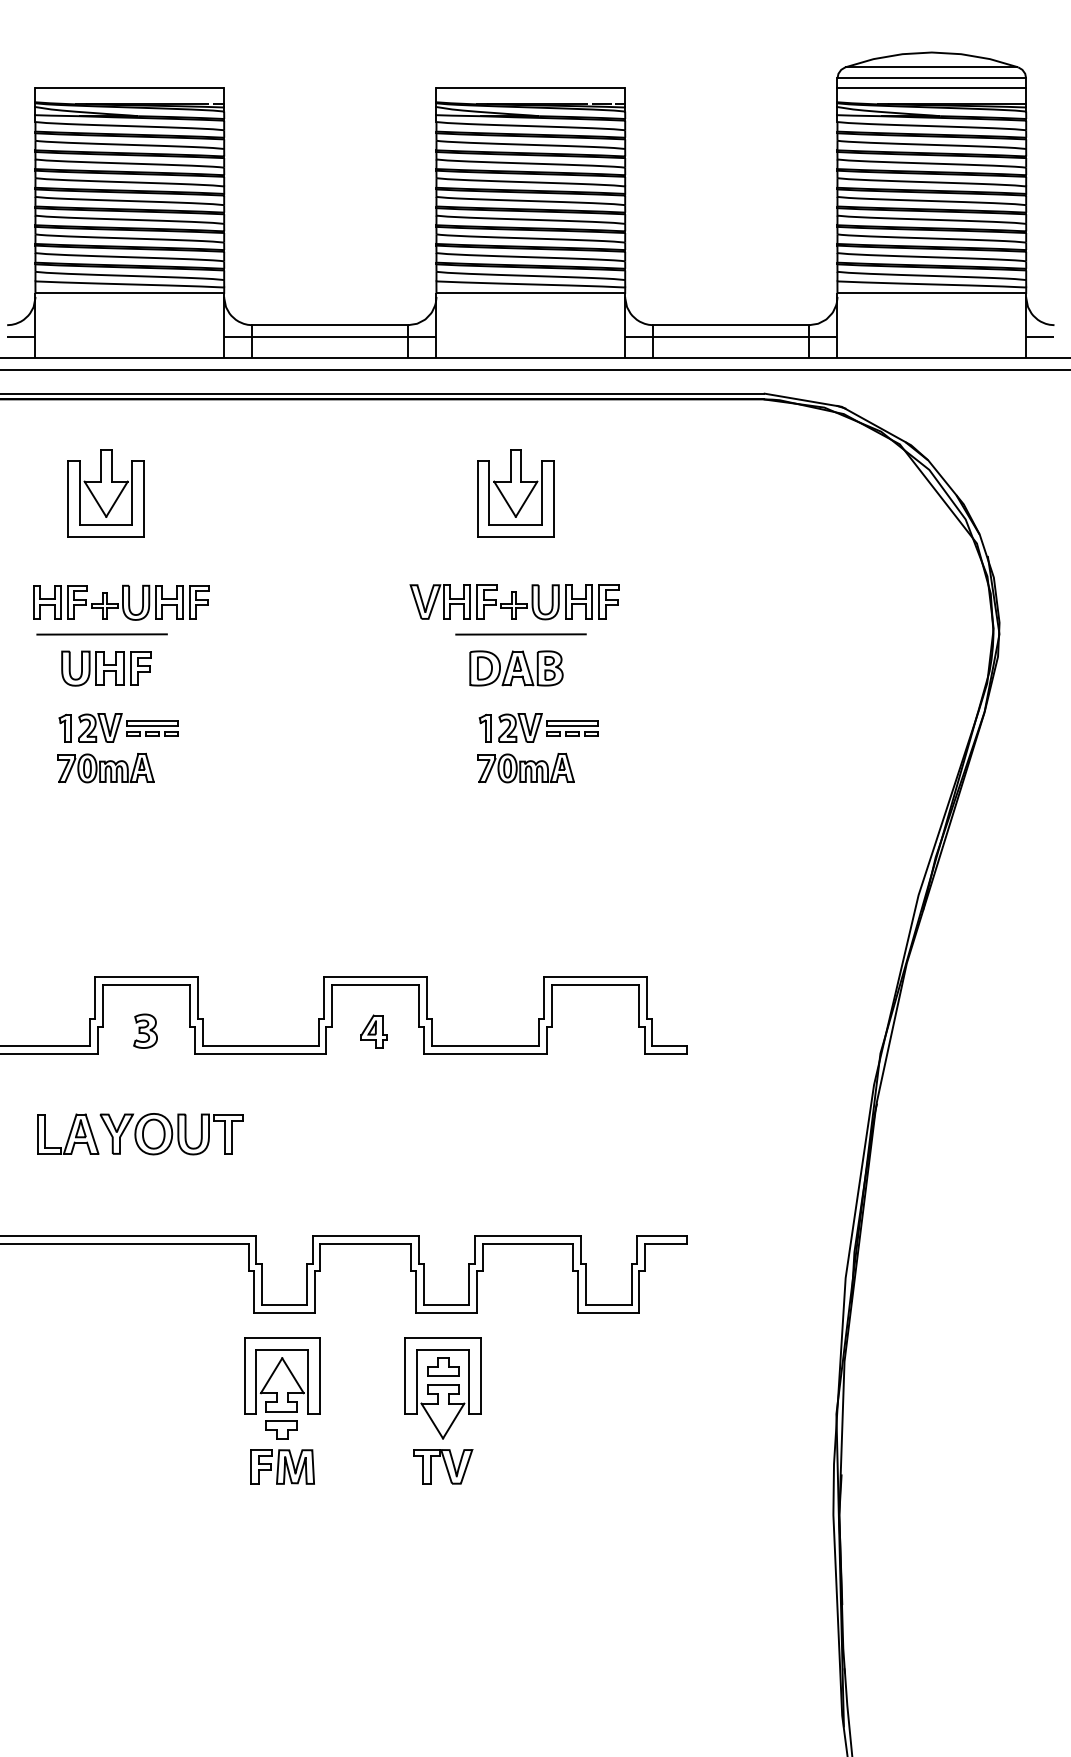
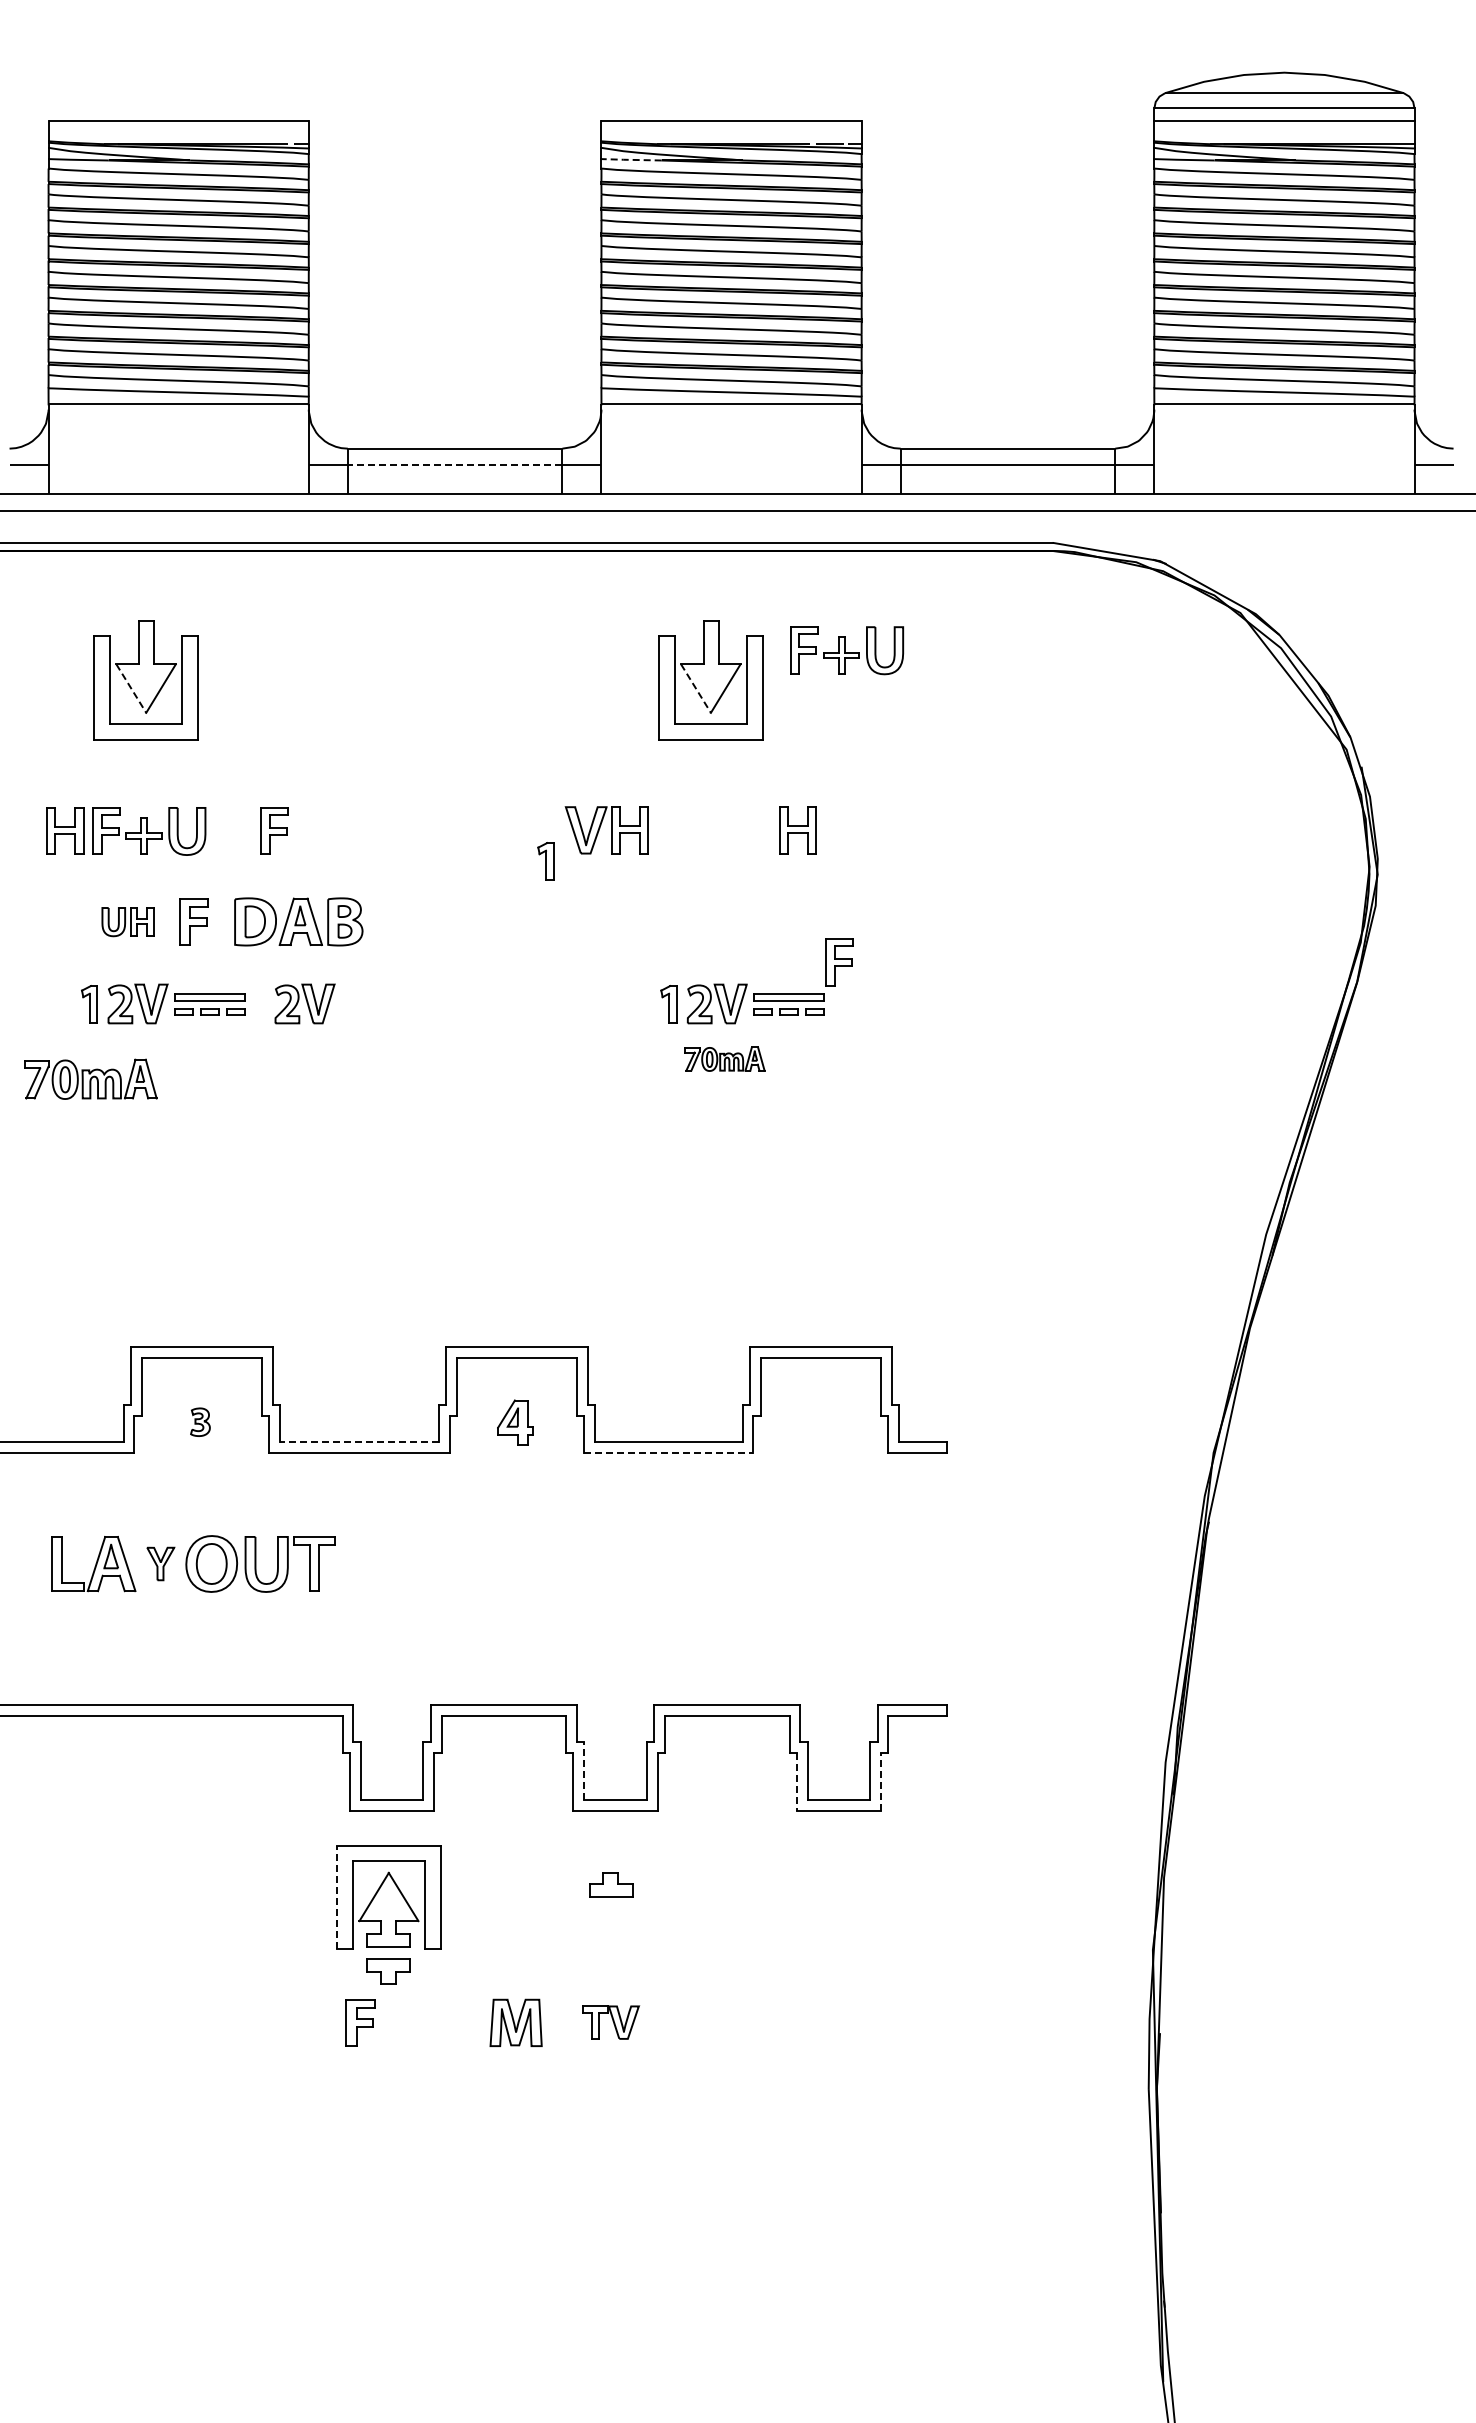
line: (458, 115) -> (631, 159), solid -> dashed
line: (329, 336) -> (454, 464), solid -> dashed
line: (95, 499) -> (131, 689), solid -> dashed
line: (505, 499) -> (696, 689), solid -> dashed
part: (169, 602) -> (233, 830), removed
part: (518, 602) -> (847, 650), moved
part: (609, 602) -> (839, 962), moved
part: (395, 624) -> (545, 861), added
line: (102, 634) -> (140, 874), removed
line: (520, 634) -> (717, 874), removed
part: (92, 668) -> (127, 921), size x0.6
part: (516, 668) -> (298, 921), moved
part: (221, 727) -> (304, 1003), added
part: (105, 767) -> (90, 1078), moved
part: (525, 767) -> (724, 1058), size x0.6
part: (145, 1031) -> (200, 1422), size x0.6
line: (260, 1046) -> (358, 1442), solid -> dashed
line: (485, 1054) -> (669, 1453), solid -> dashed
part: (116, 1133) -> (160, 1563), size x0.6
line: (424, 1284) -> (584, 1771), solid -> dashed
line: (577, 1291) -> (796, 1781), solid -> dashed
line: (639, 1291) -> (881, 1781), solid -> dashed
line: (245, 1376) -> (337, 1897), solid -> dashed
part: (443, 1388) -> (610, 1914), removed
part: (295, 1466) -> (515, 2022), moved
part: (443, 1466) -> (610, 2022), size x0.7

